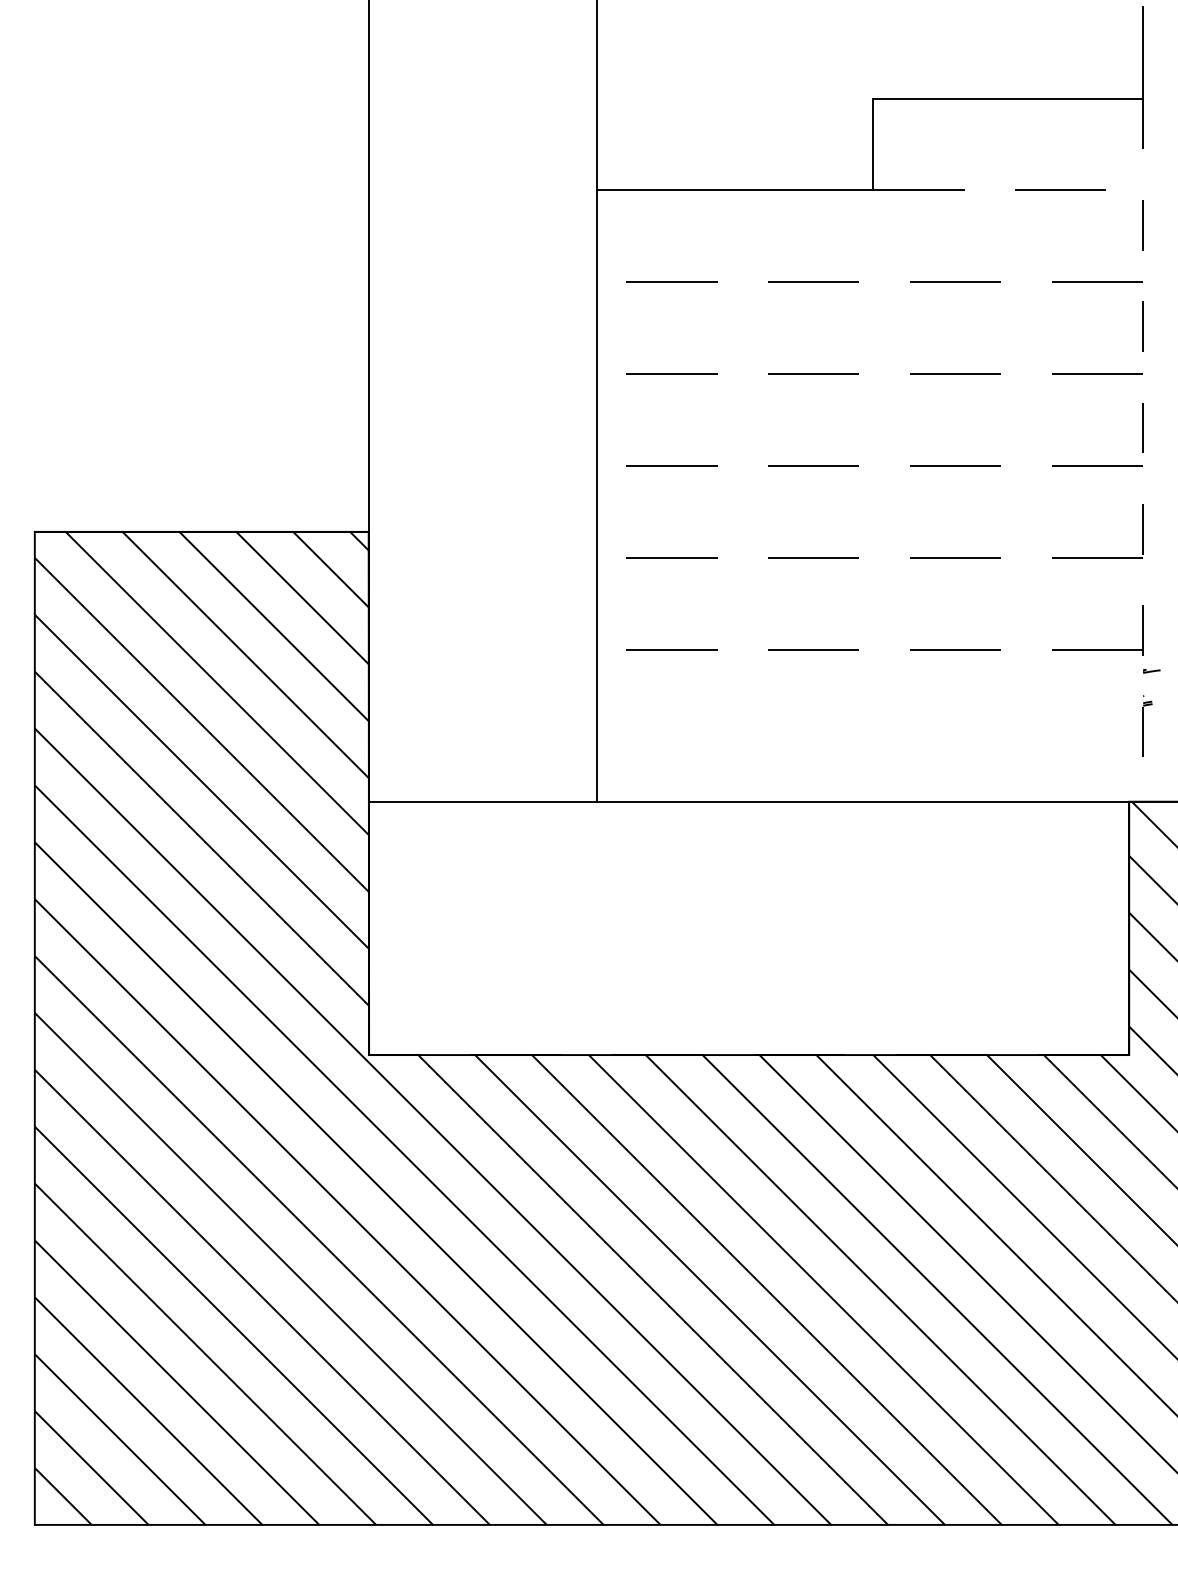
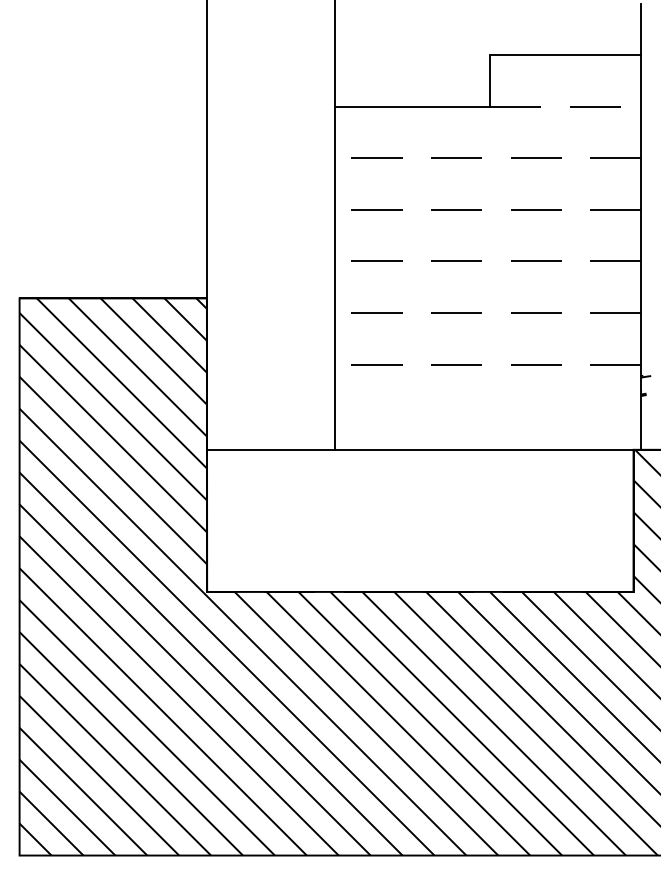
line: (1143, 451) -> (641, 253), dashed -> solid

